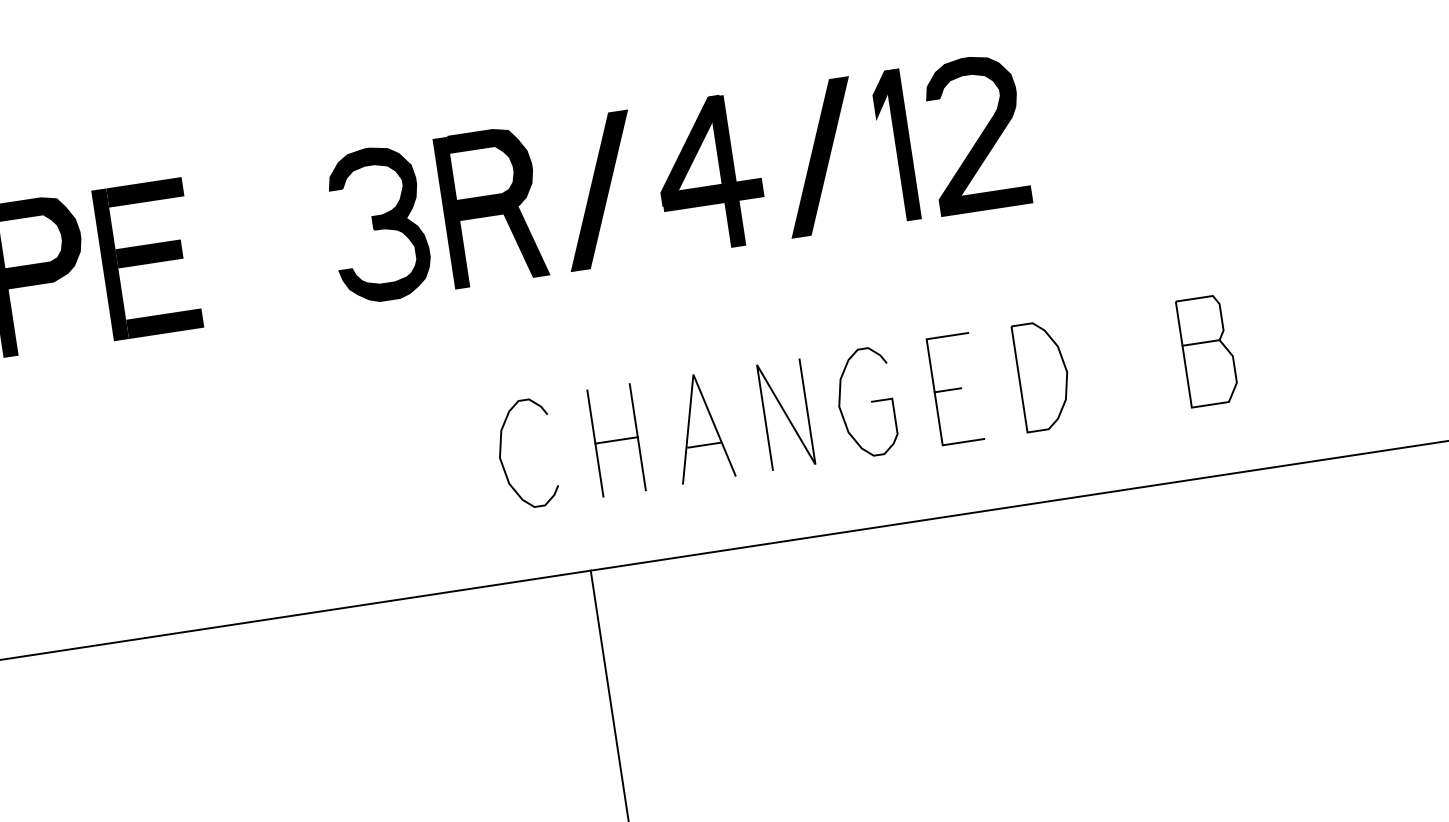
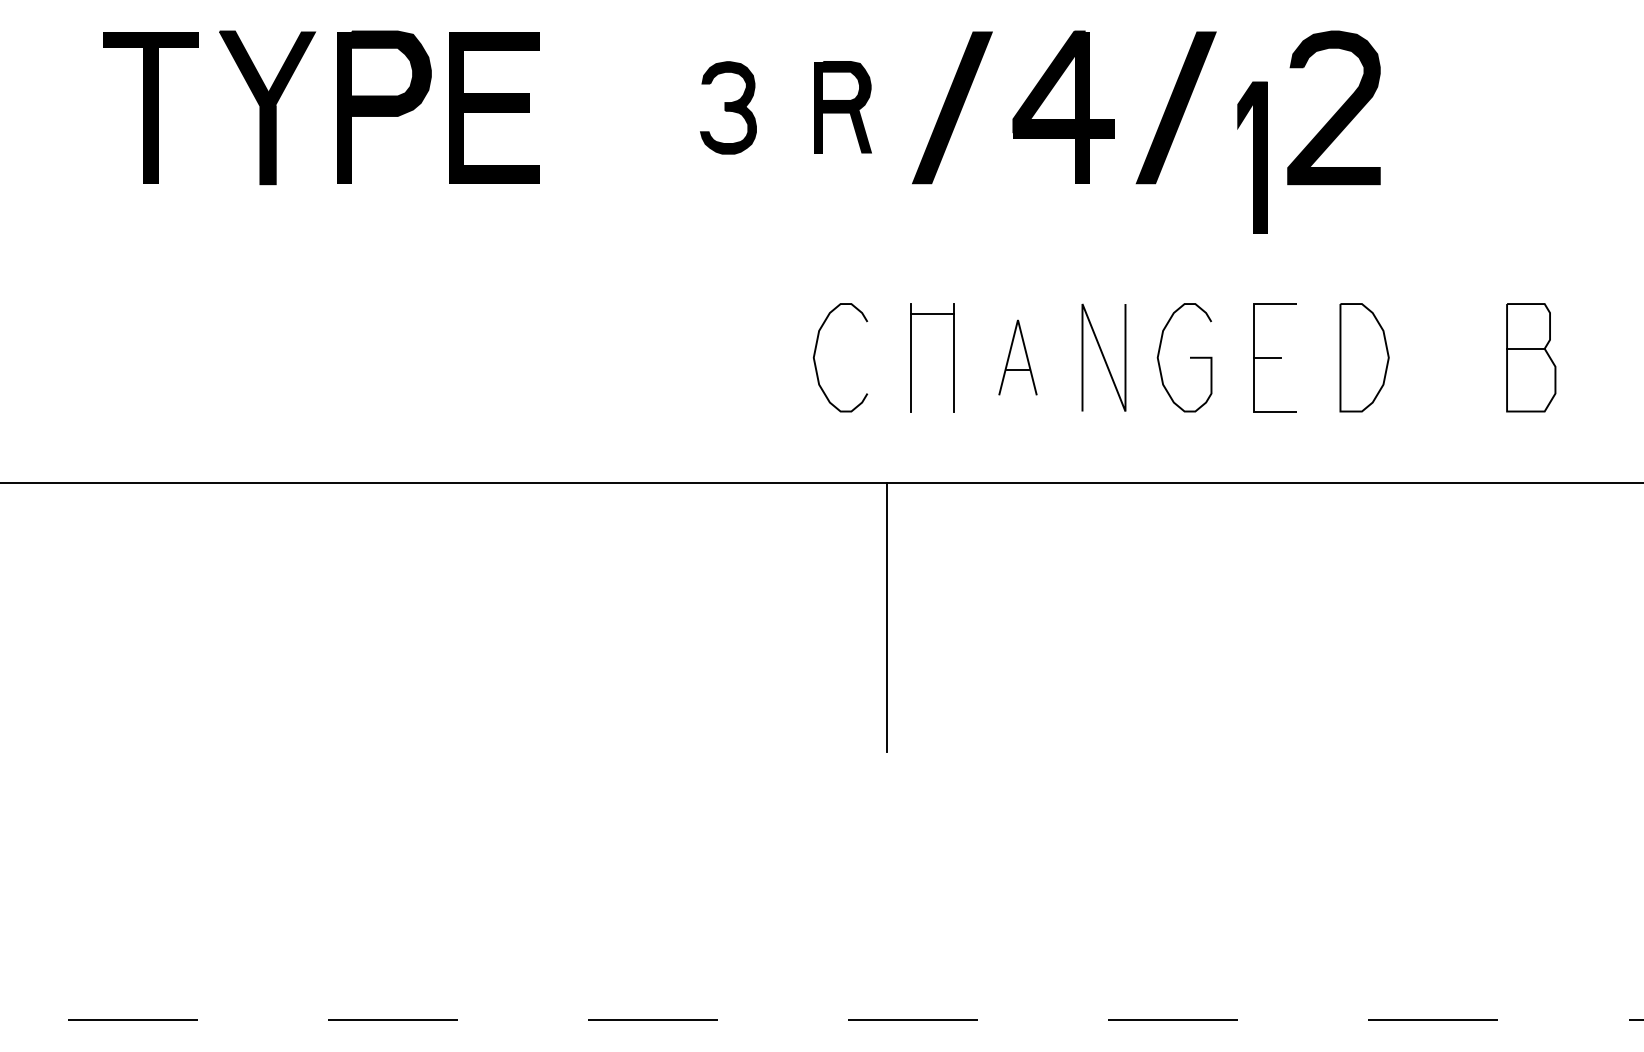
part: (895, 145) -> (1252, 157), moved
part: (491, 206) -> (843, 107), size x0.6
part: (378, 223) -> (728, 107), size x0.6
part: (700, 427) -> (1017, 357), size x0.7
line: (616, 440) -> (931, 313), moved

